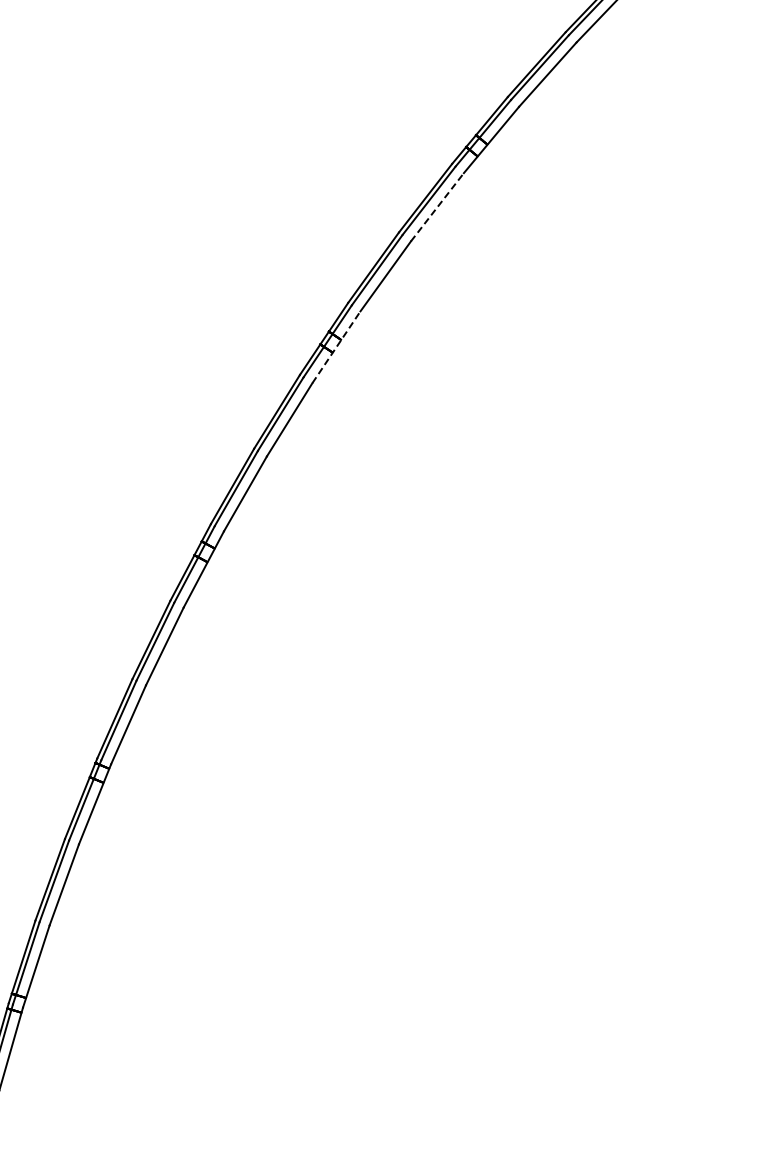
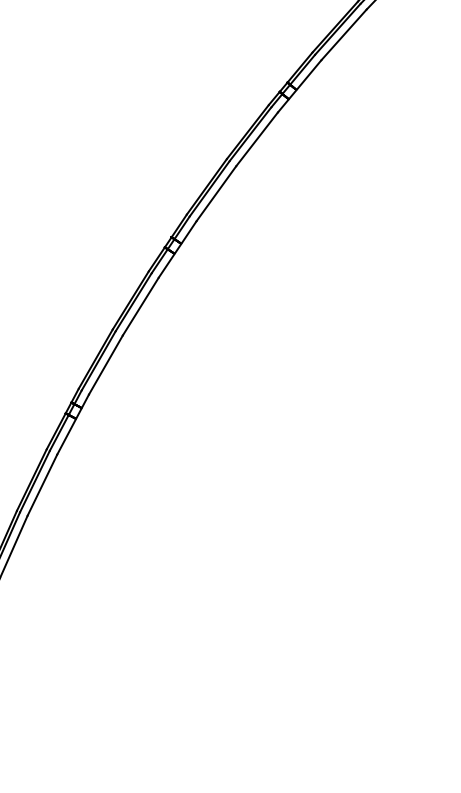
line: (437, 206) -> (257, 138), dashed -> solid
line: (336, 346) -> (177, 248), dashed -> solid

